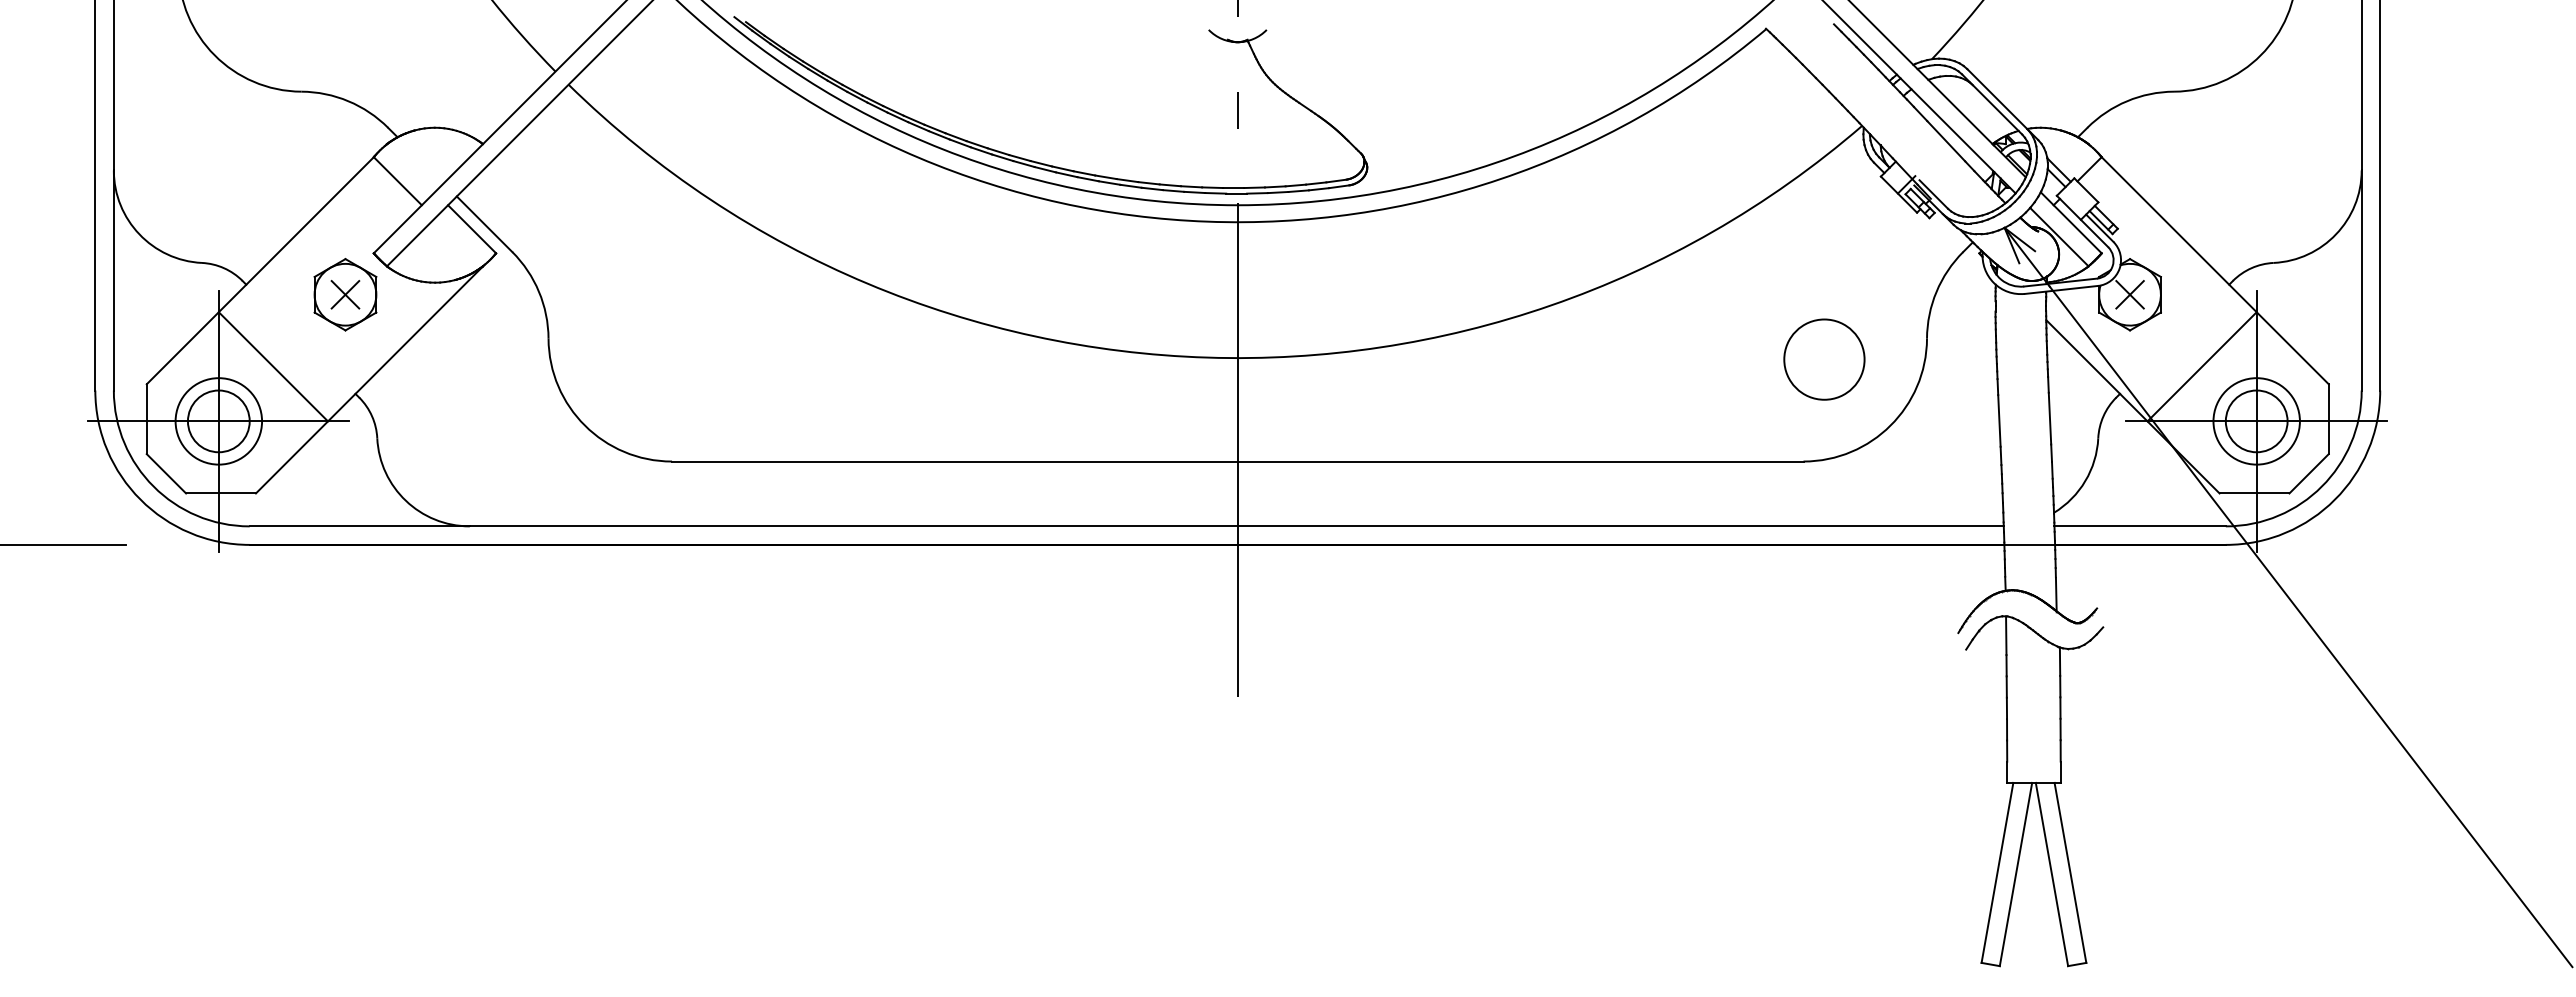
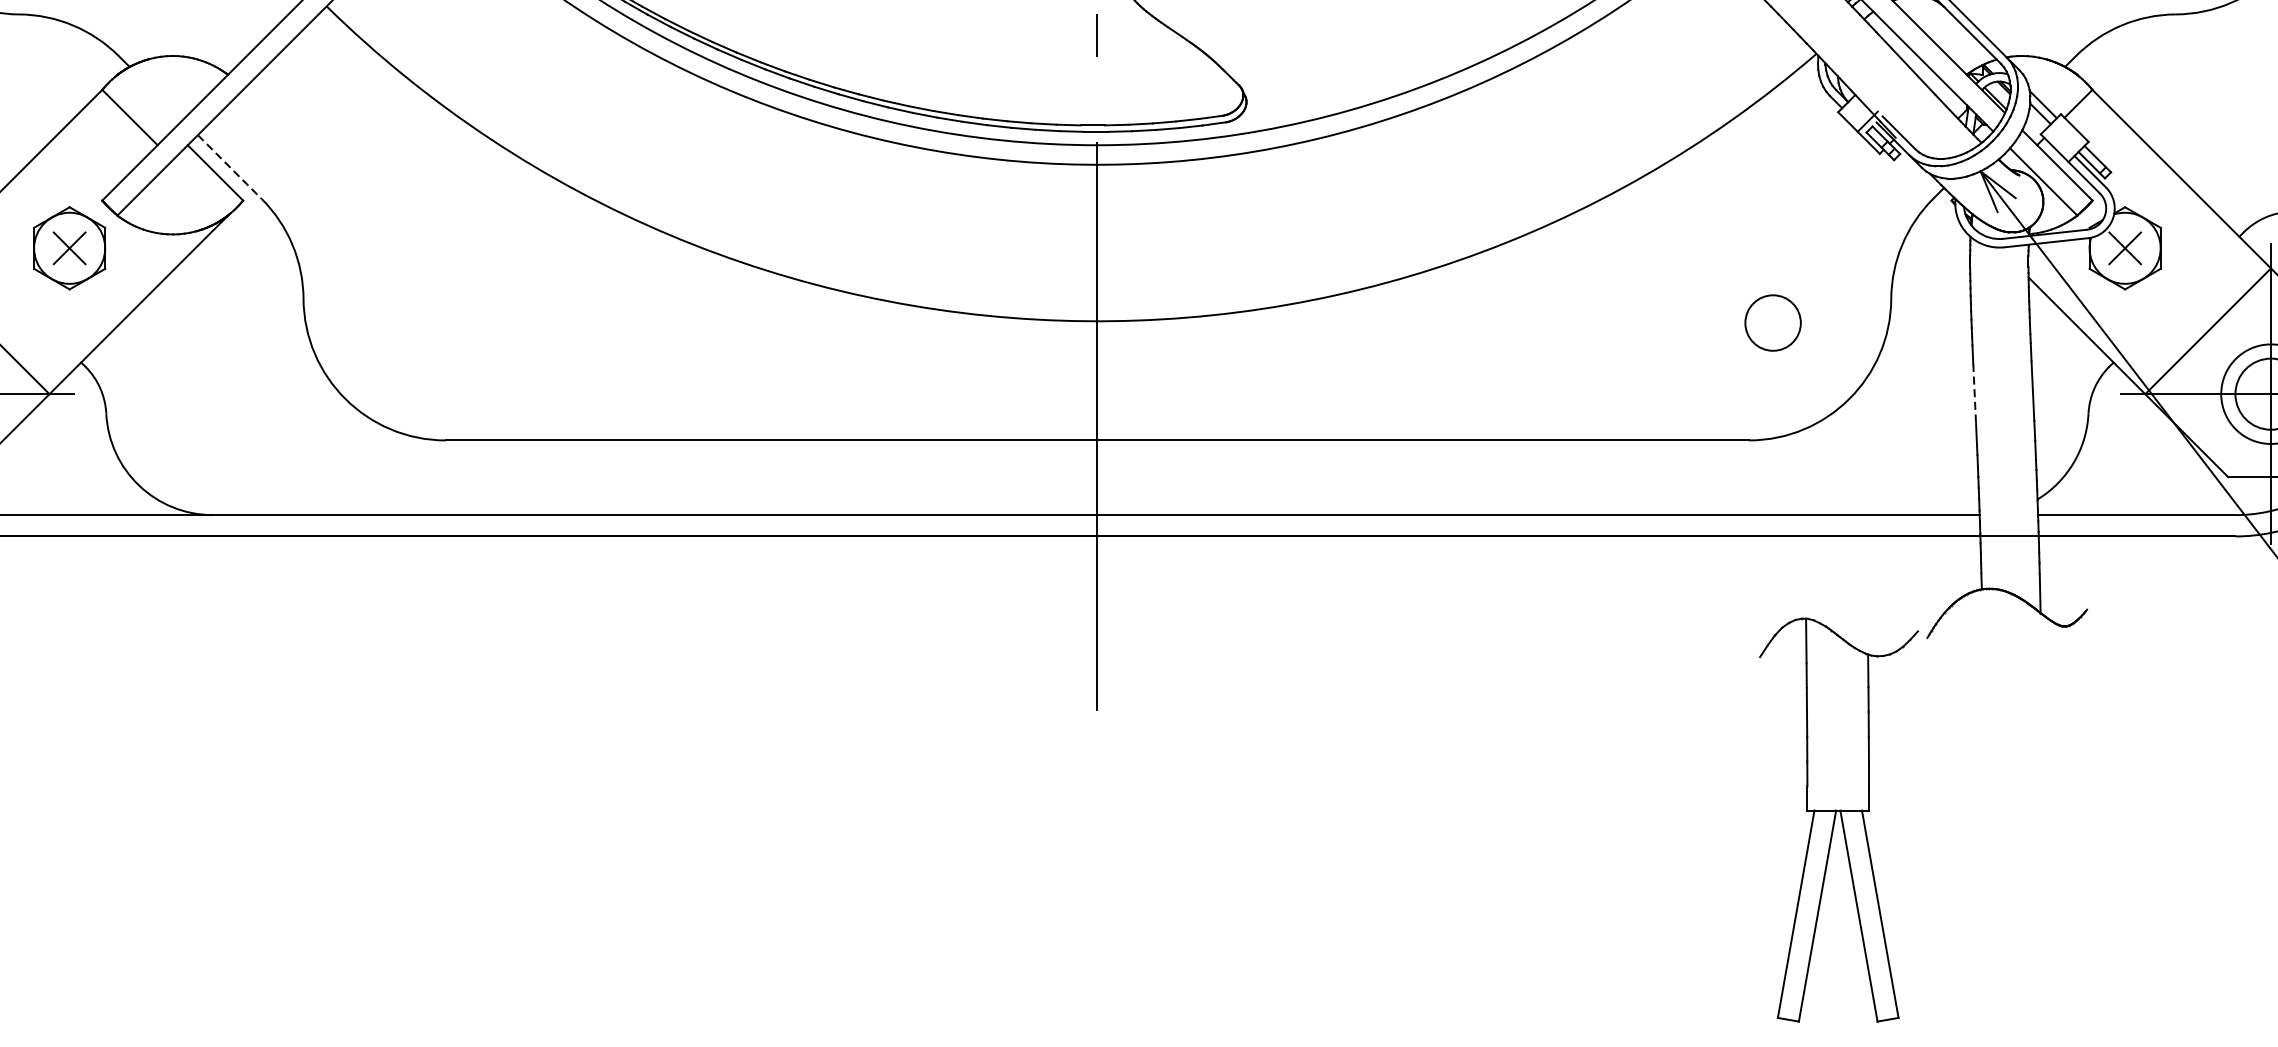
line: (484, 224) -> (229, 167), solid -> dashed
circle: (1824, 359) -> (1773, 322), size x0.6
line: (1999, 420) -> (1974, 393), solid -> dashed
part: (2034, 791) -> (1838, 820), moved

